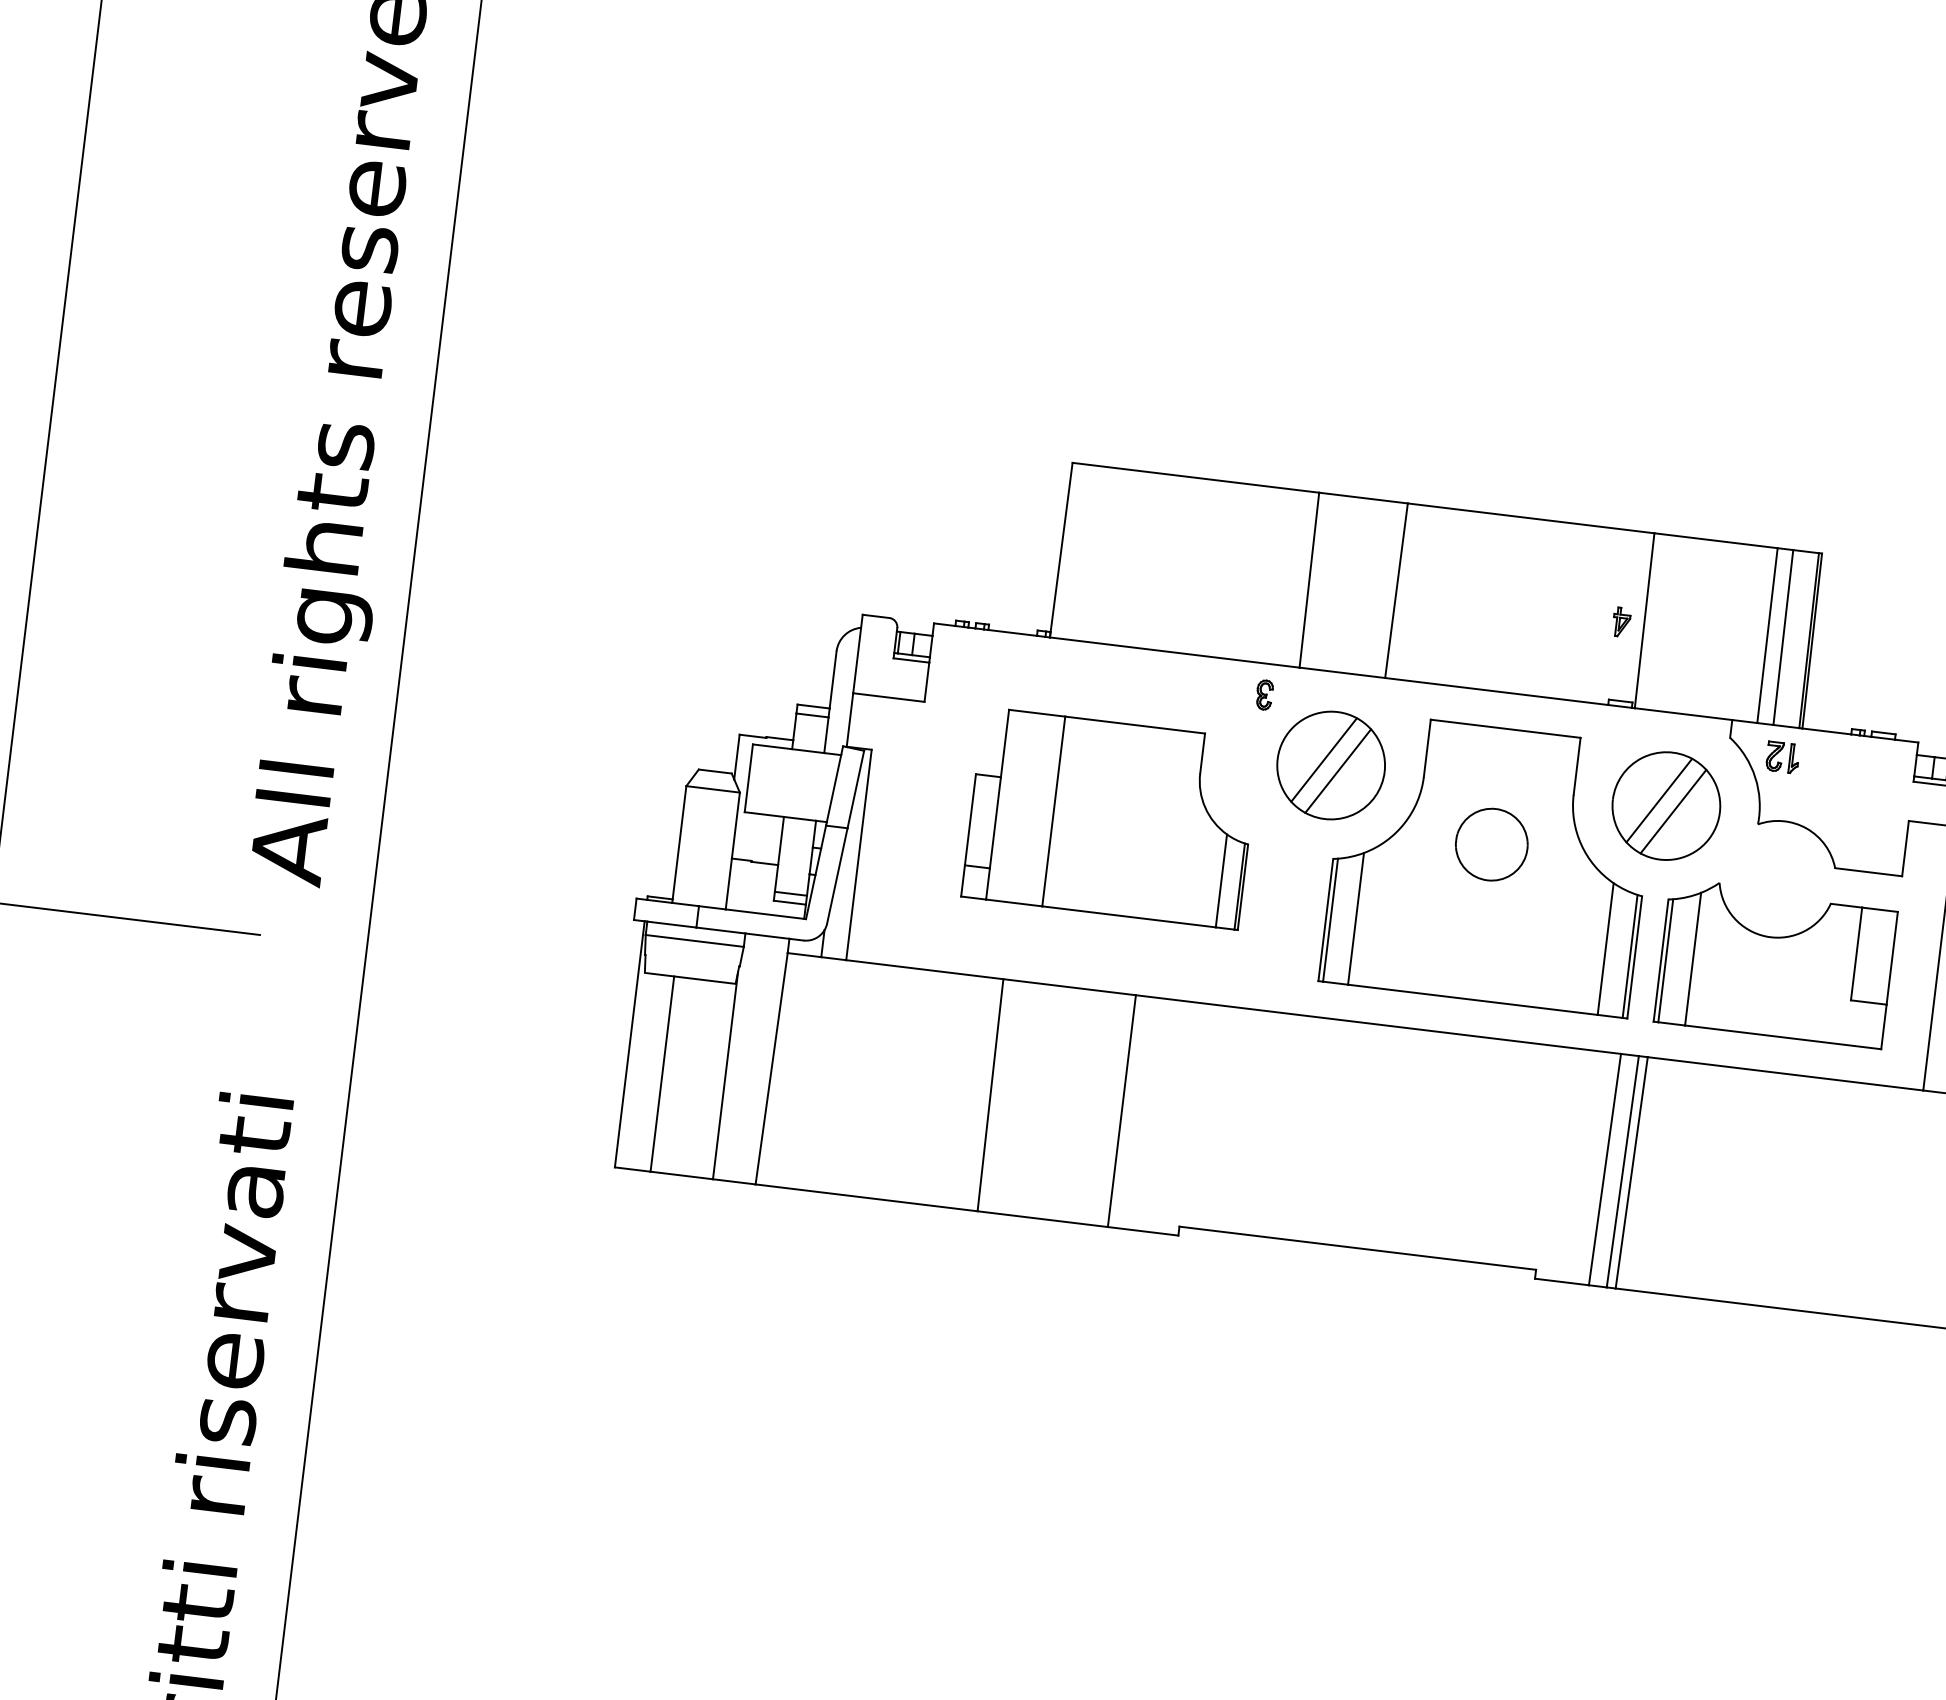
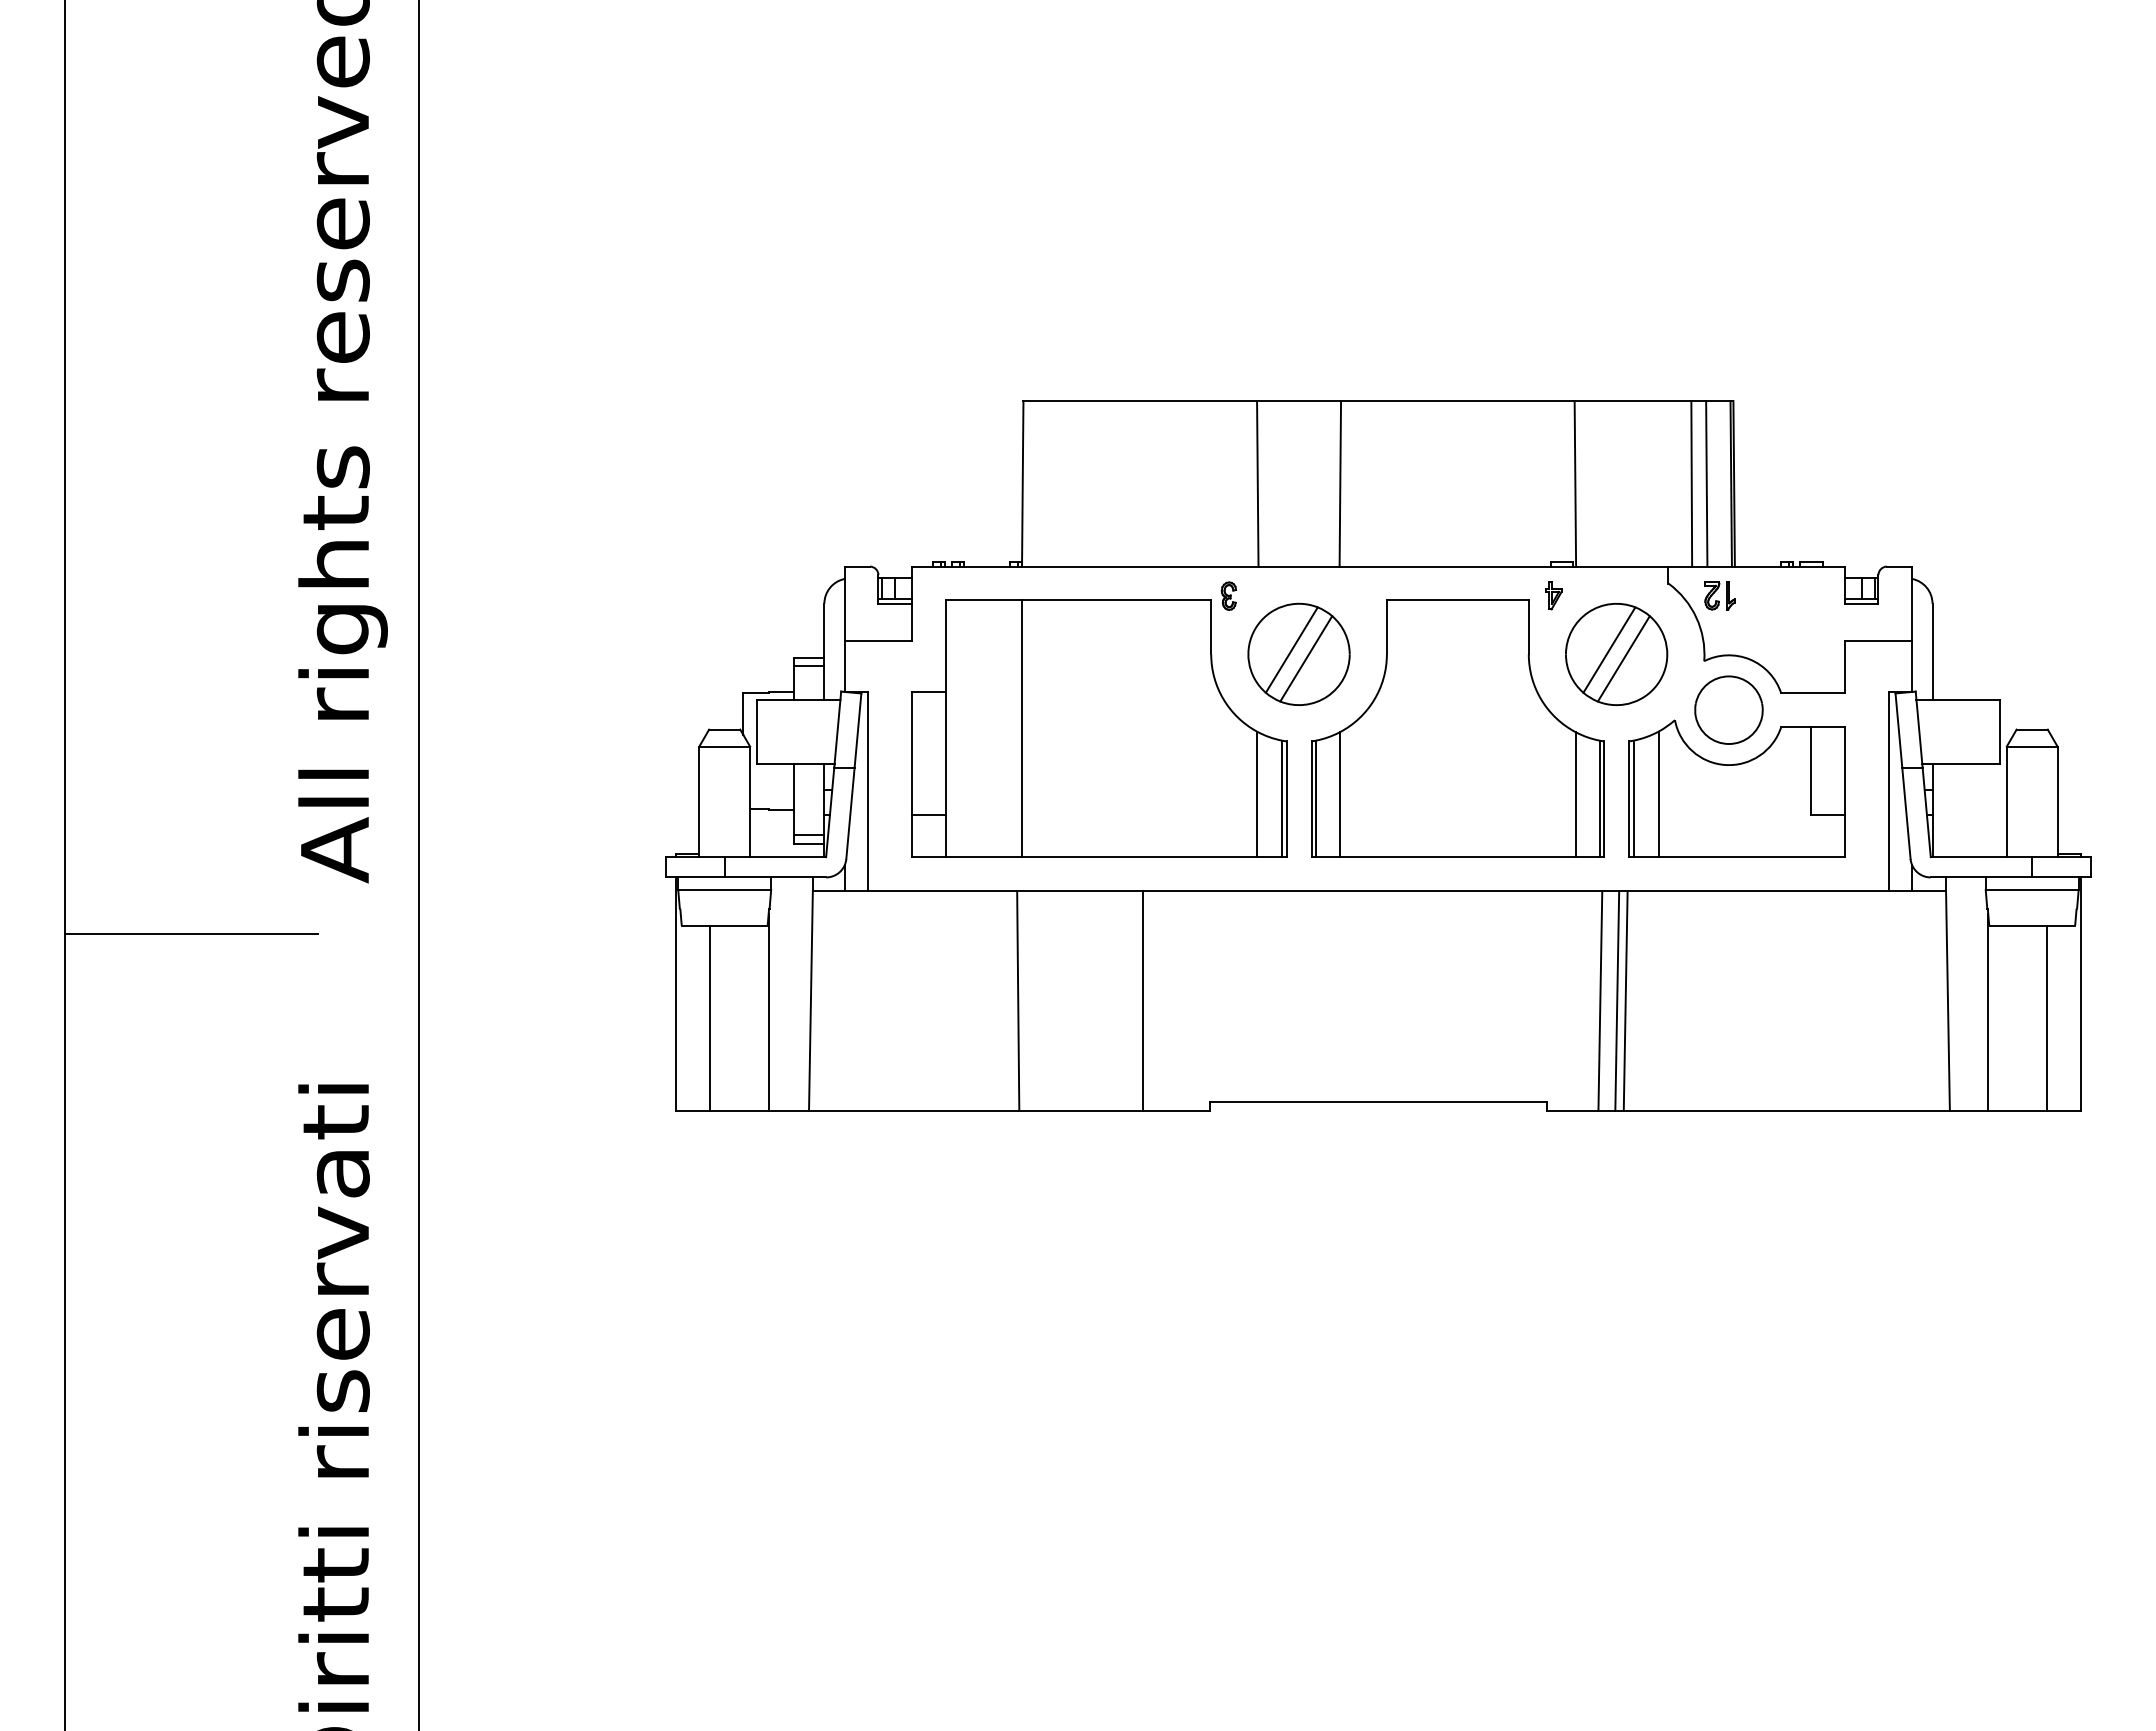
part: (1621, 621) -> (1553, 595), moved
part: (1111, 818) -> (1099, 728), size x1.43
part: (1491, 843) -> (1728, 709), moved

